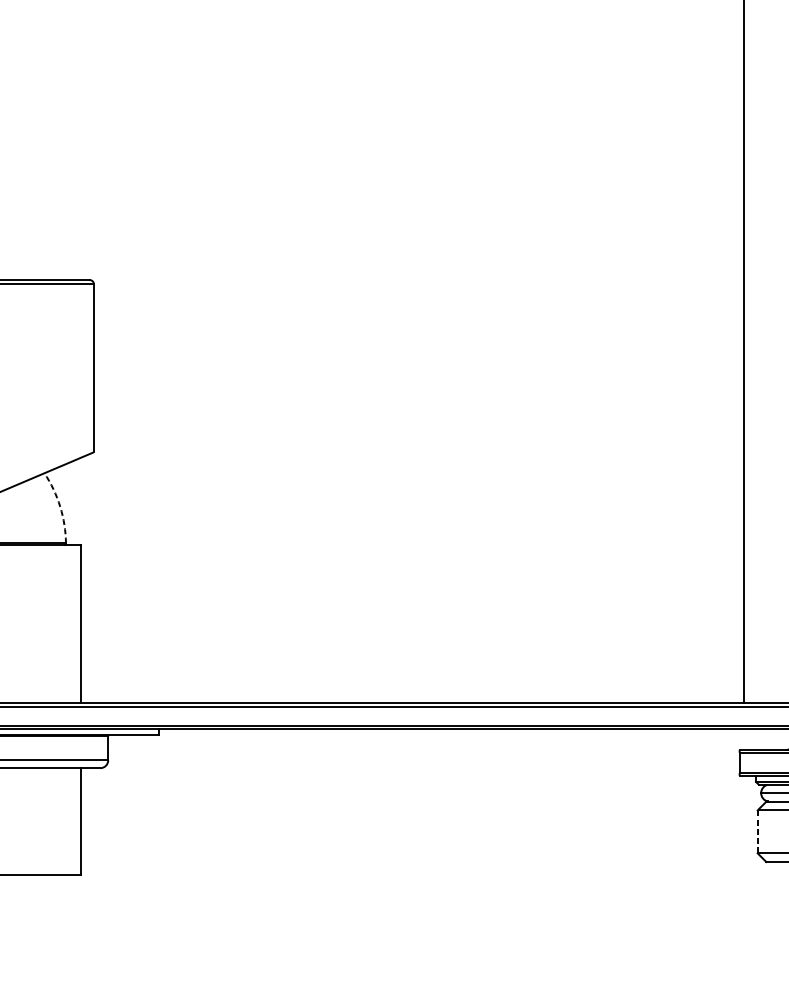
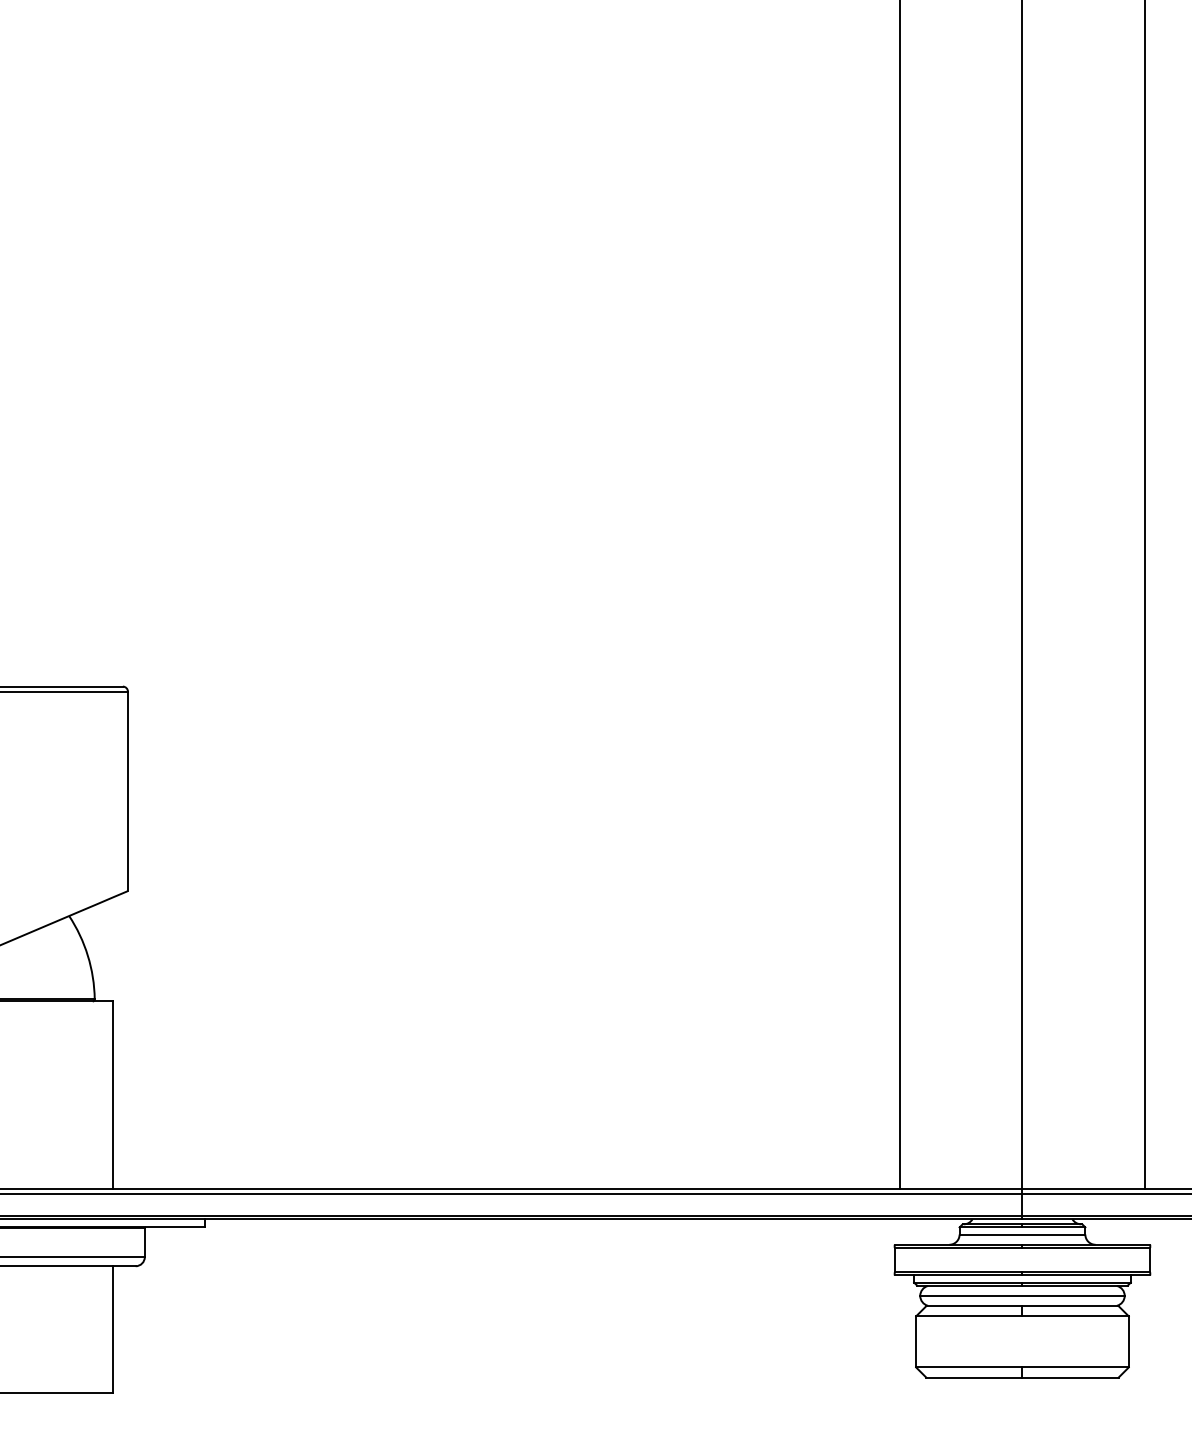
arc: (59, 506) -> (87, 955), dashed -> solid
line: (758, 831) -> (916, 1341), dashed -> solid

